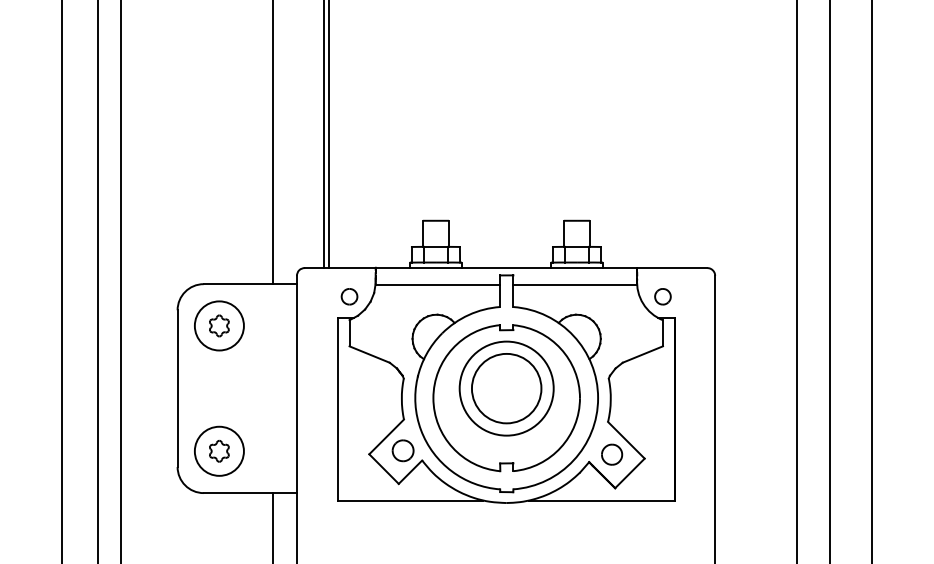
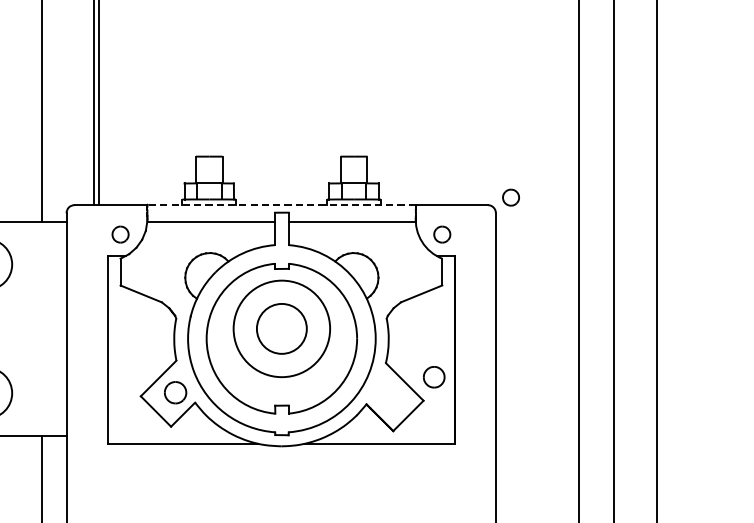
part: (729, 260) -> (510, 197), added
line: (506, 267) -> (281, 204), solid -> dashed
circle: (506, 388) -> (281, 328), size x0.7
part: (612, 454) -> (434, 377), moved

